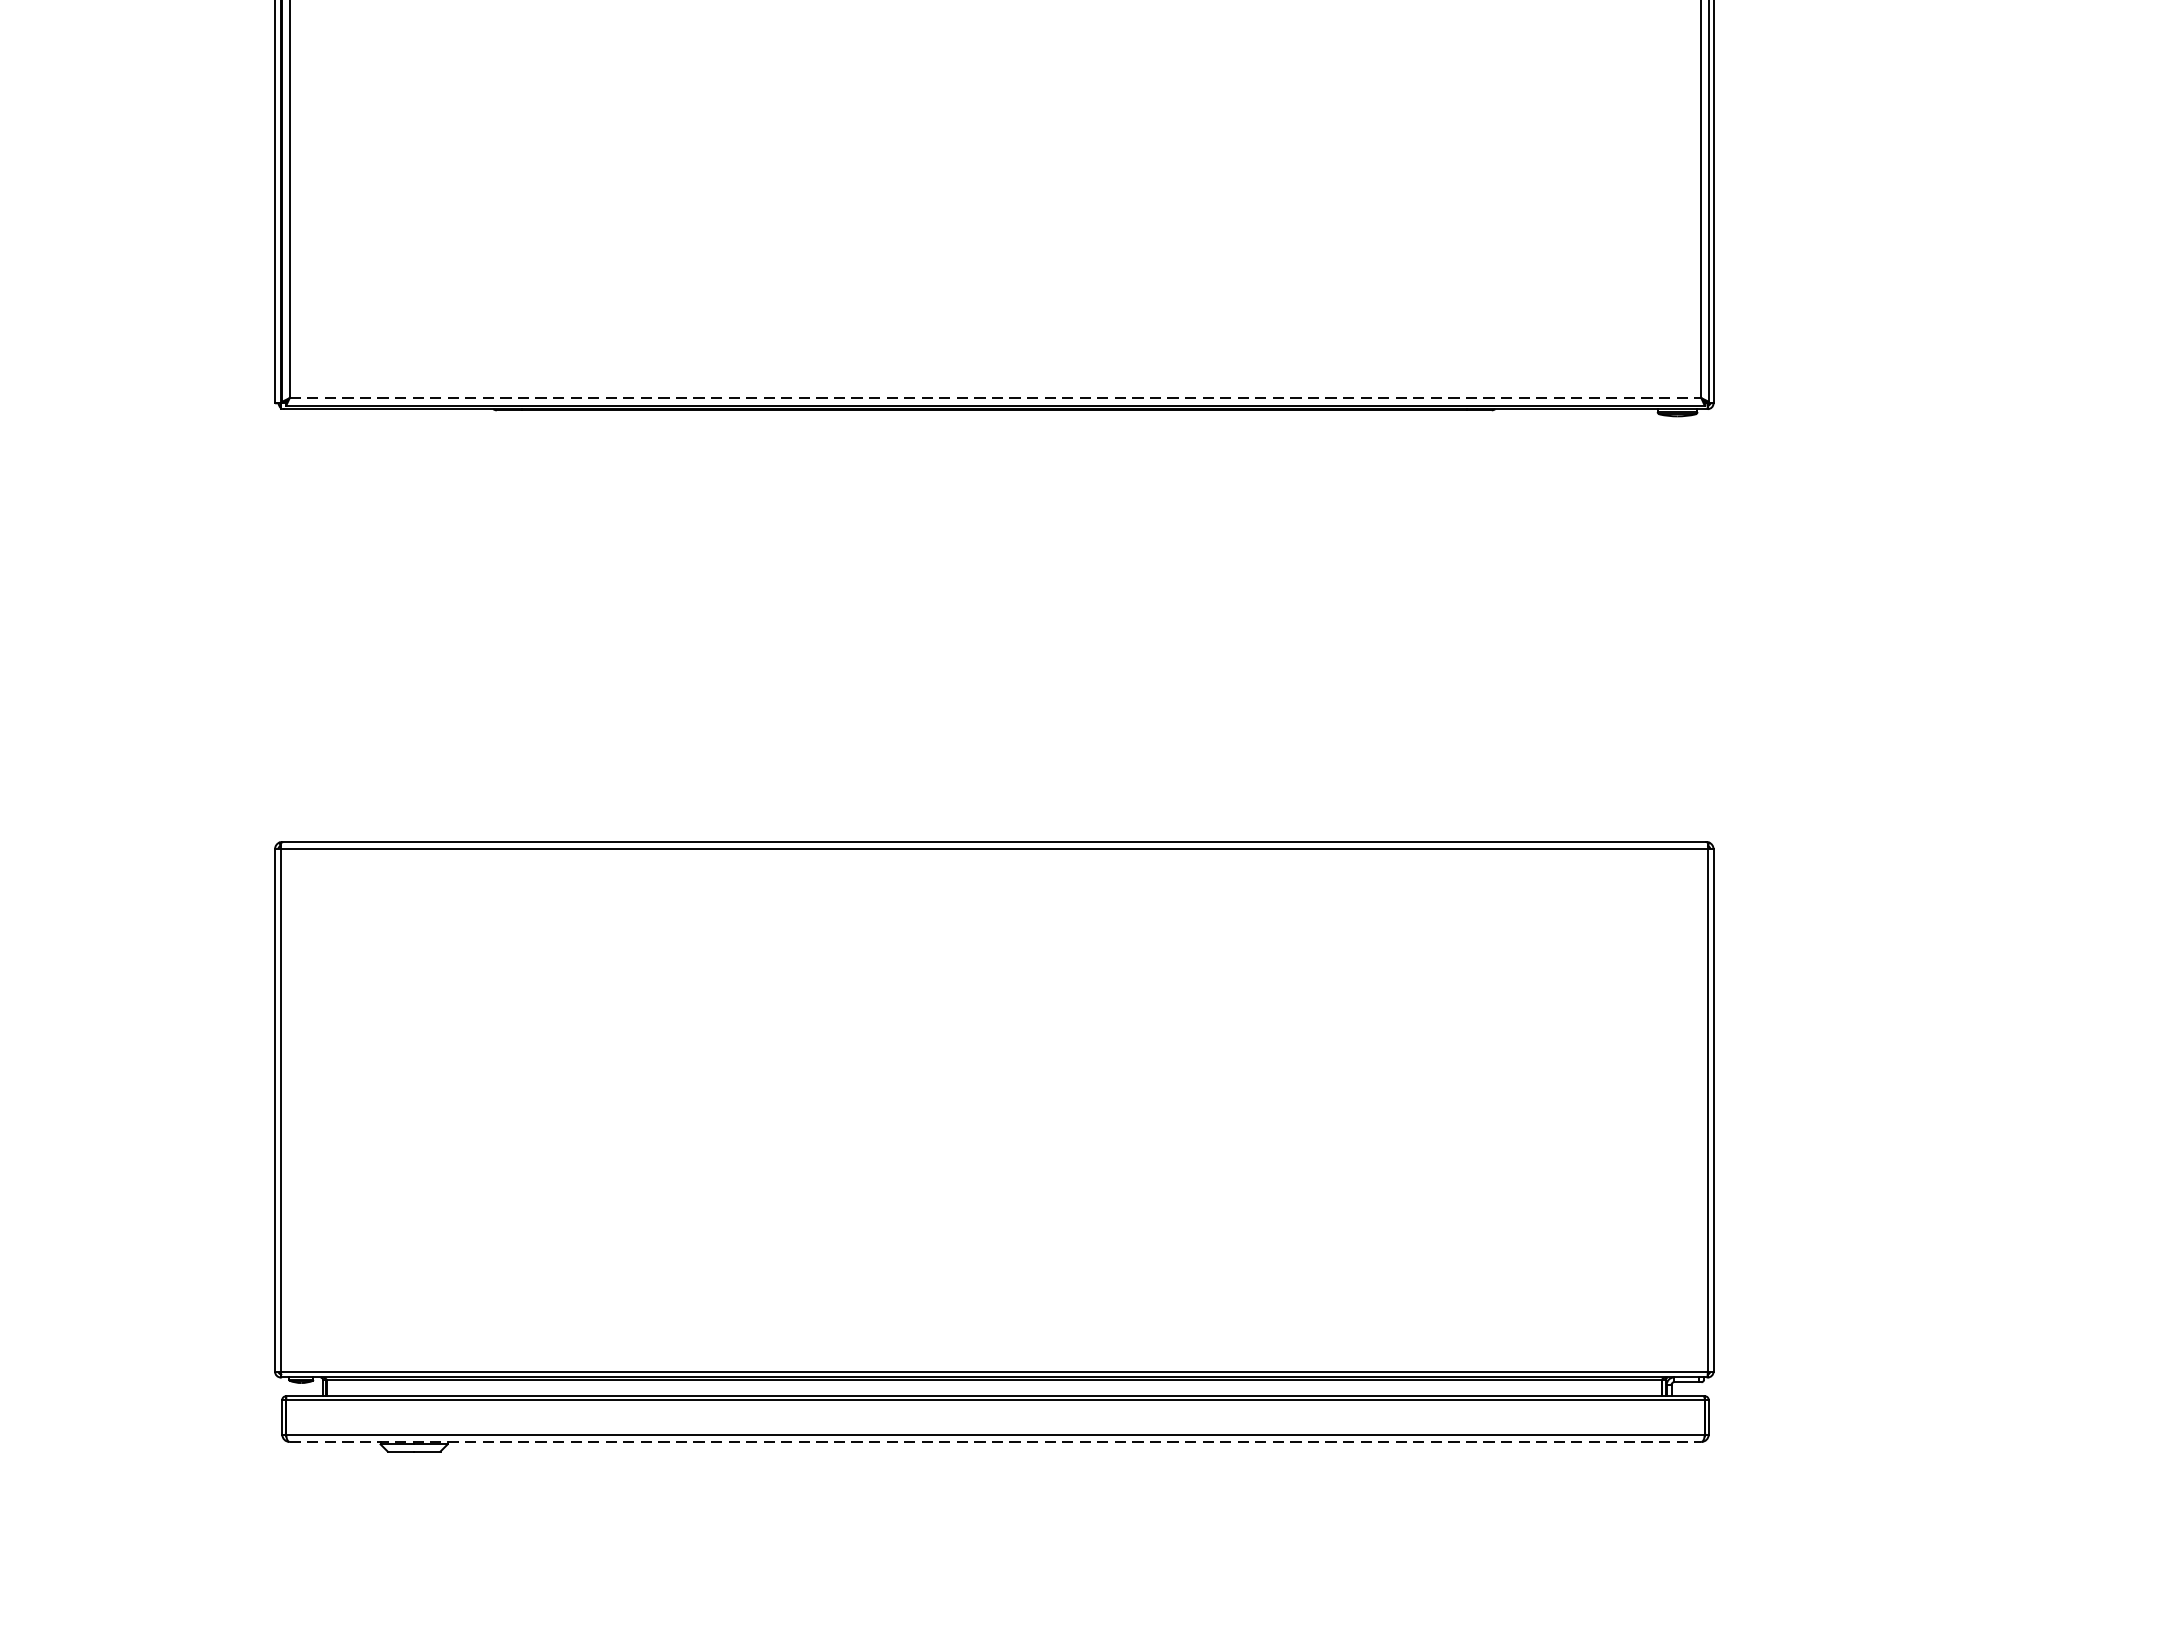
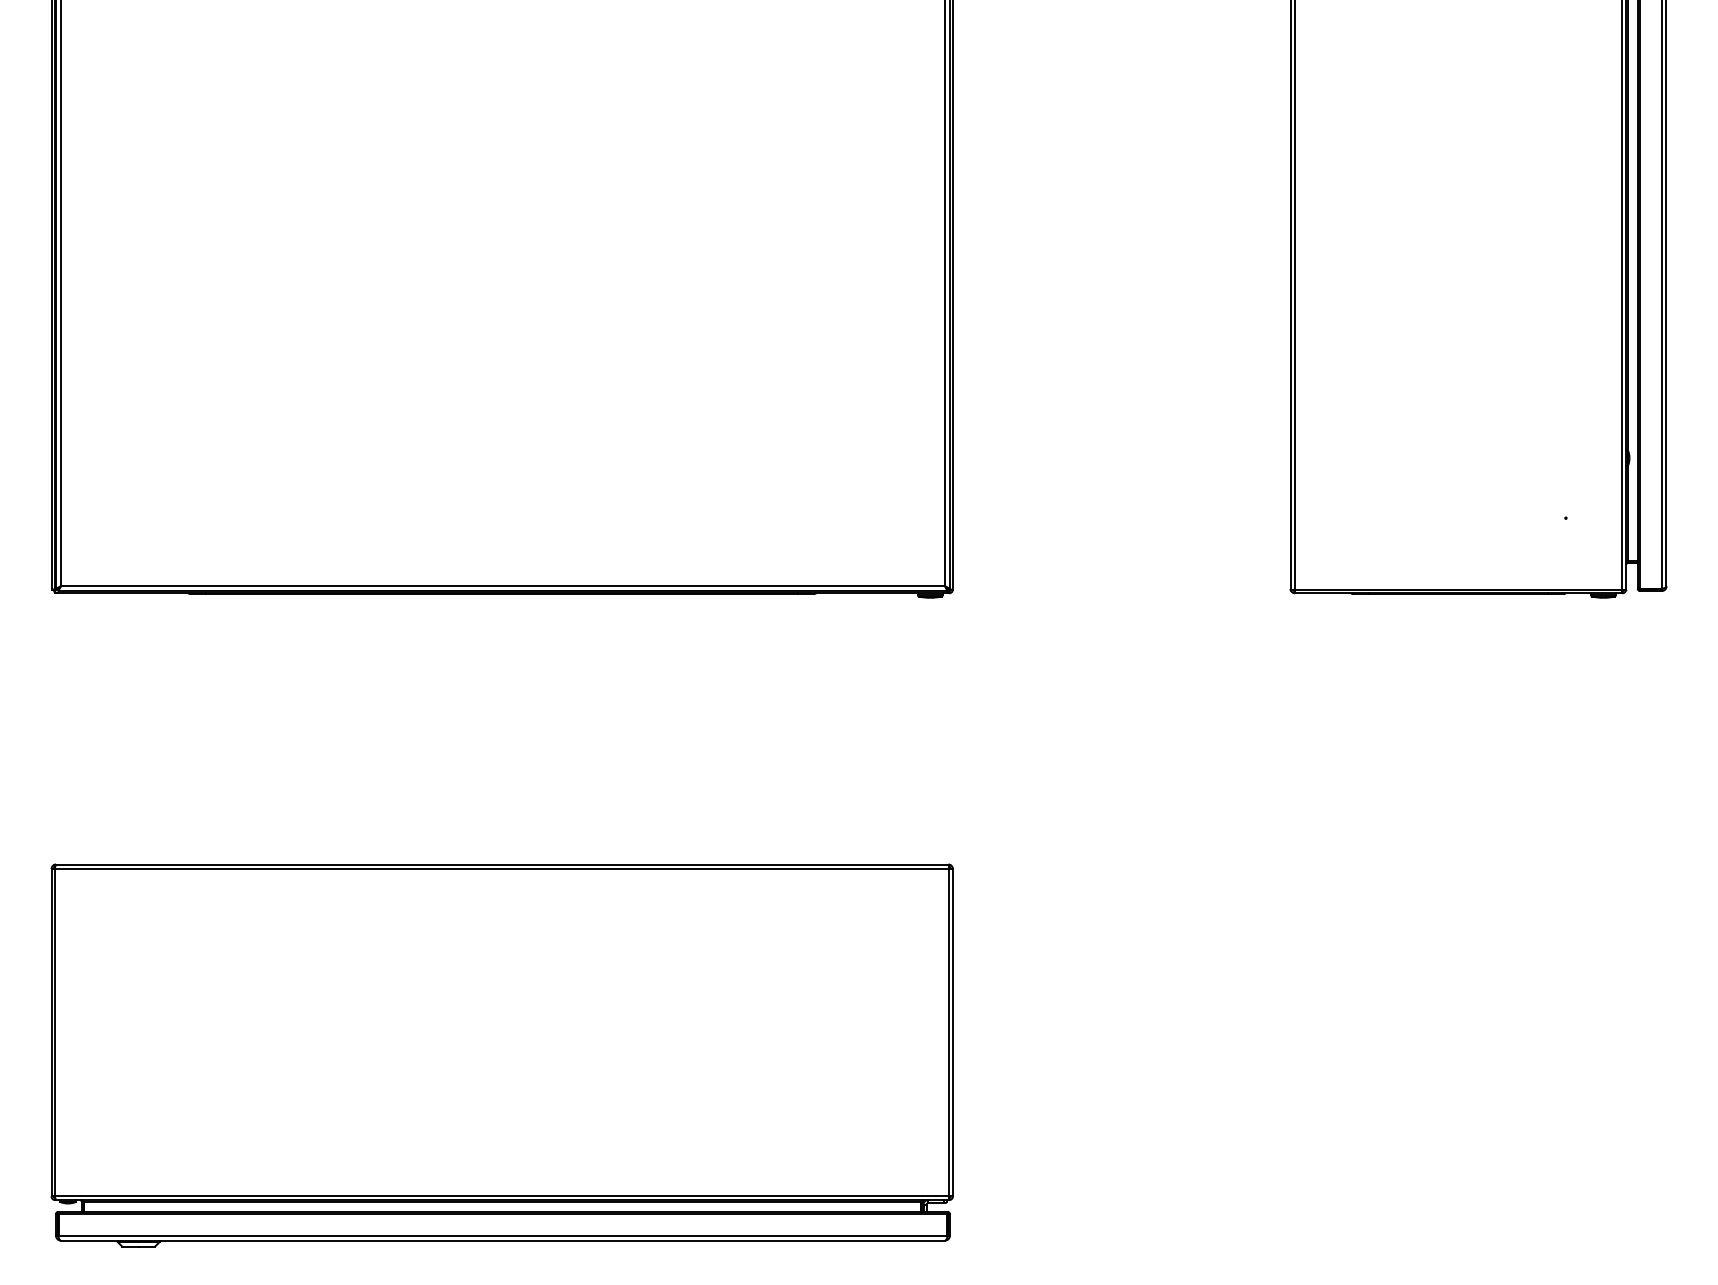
line: (996, 398) -> (503, 586), dashed -> solid
line: (996, 1441) -> (503, 1240), dashed -> solid

